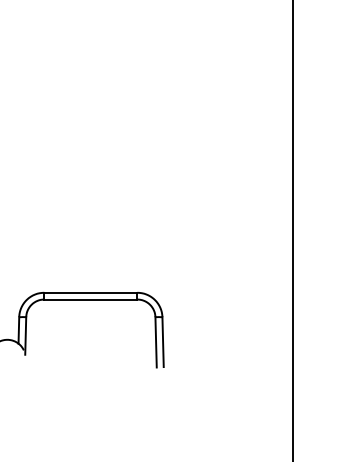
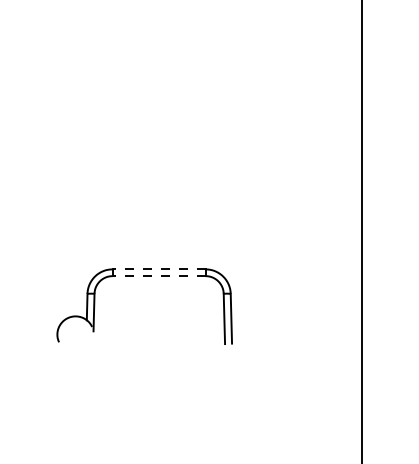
line: (90, 292) -> (158, 269), solid -> dashed
line: (90, 299) -> (158, 276), solid -> dashed

